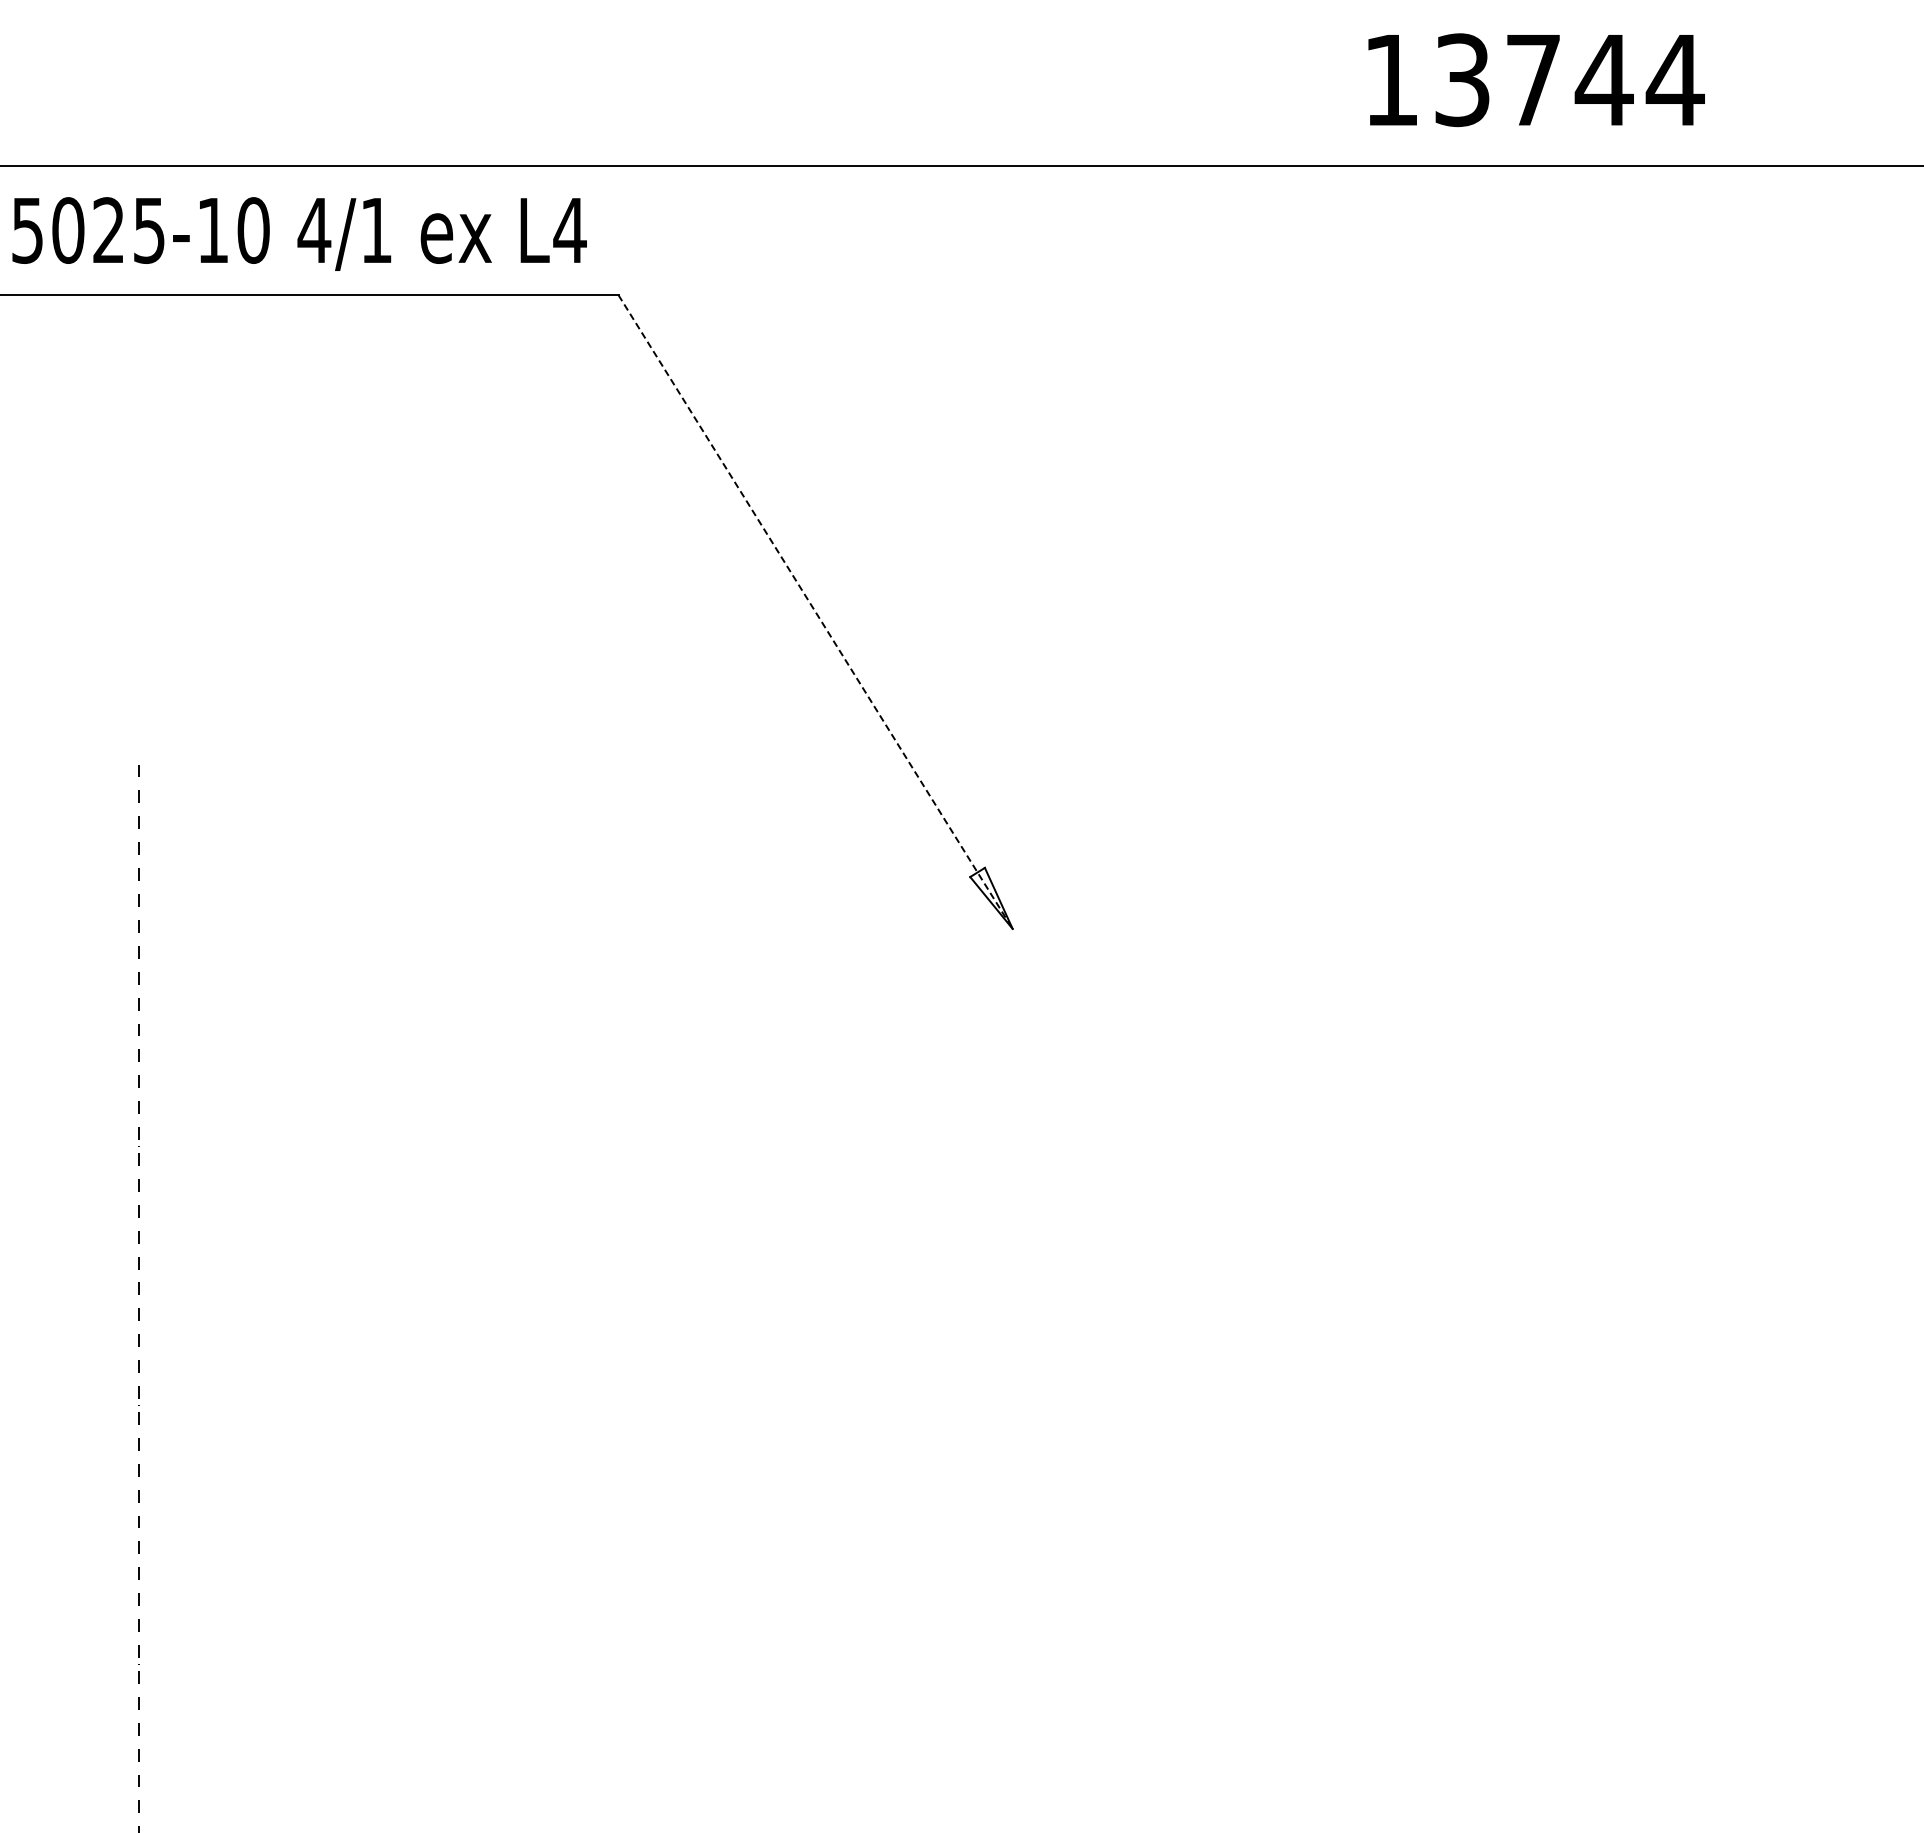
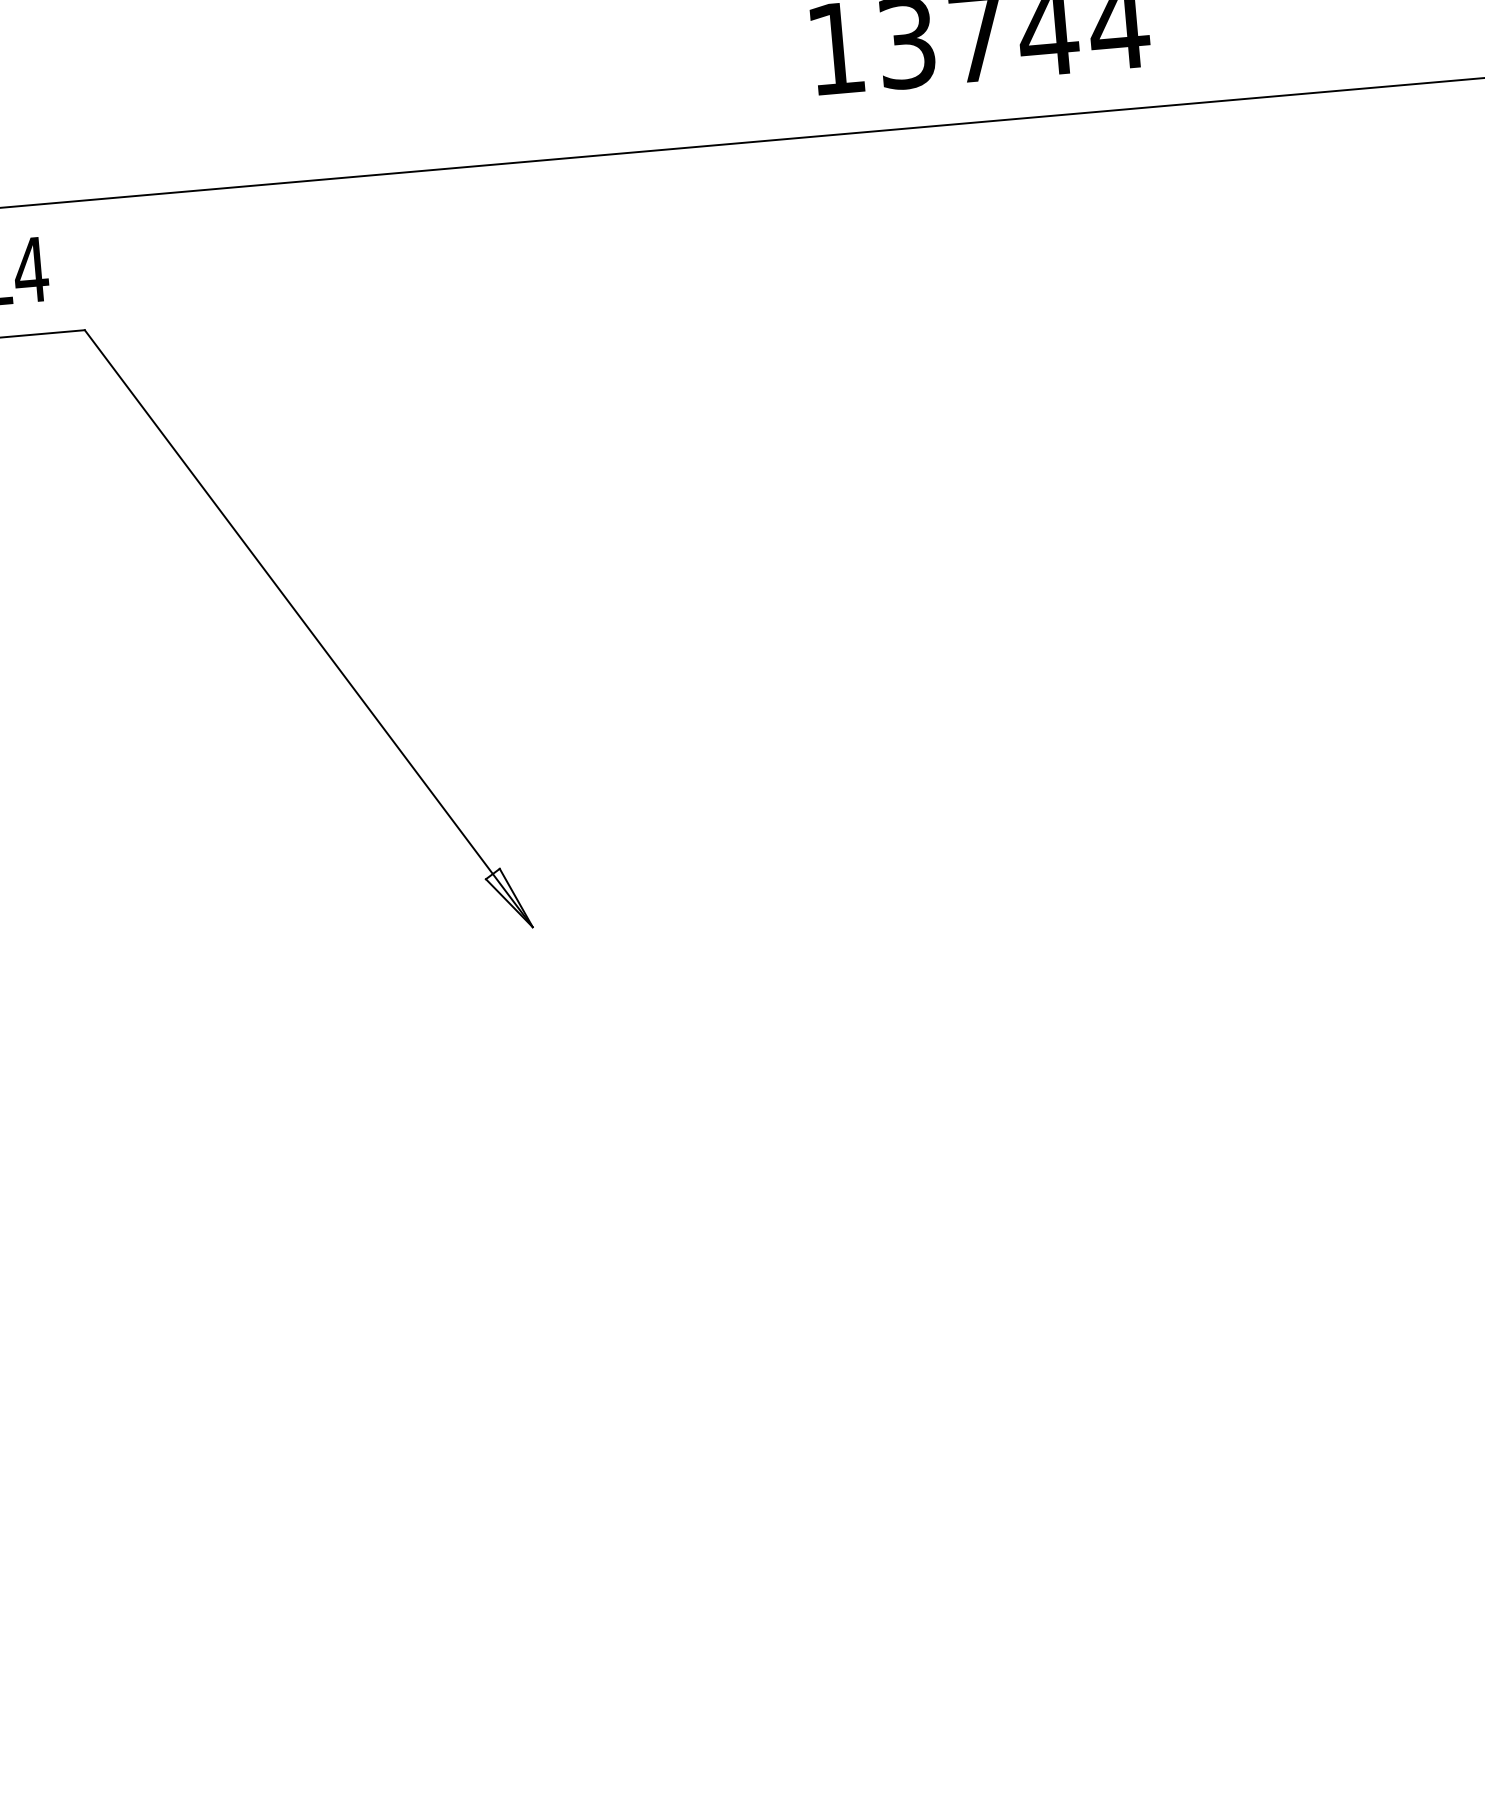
line: (815, 612) -> (308, 629), dashed -> solid

